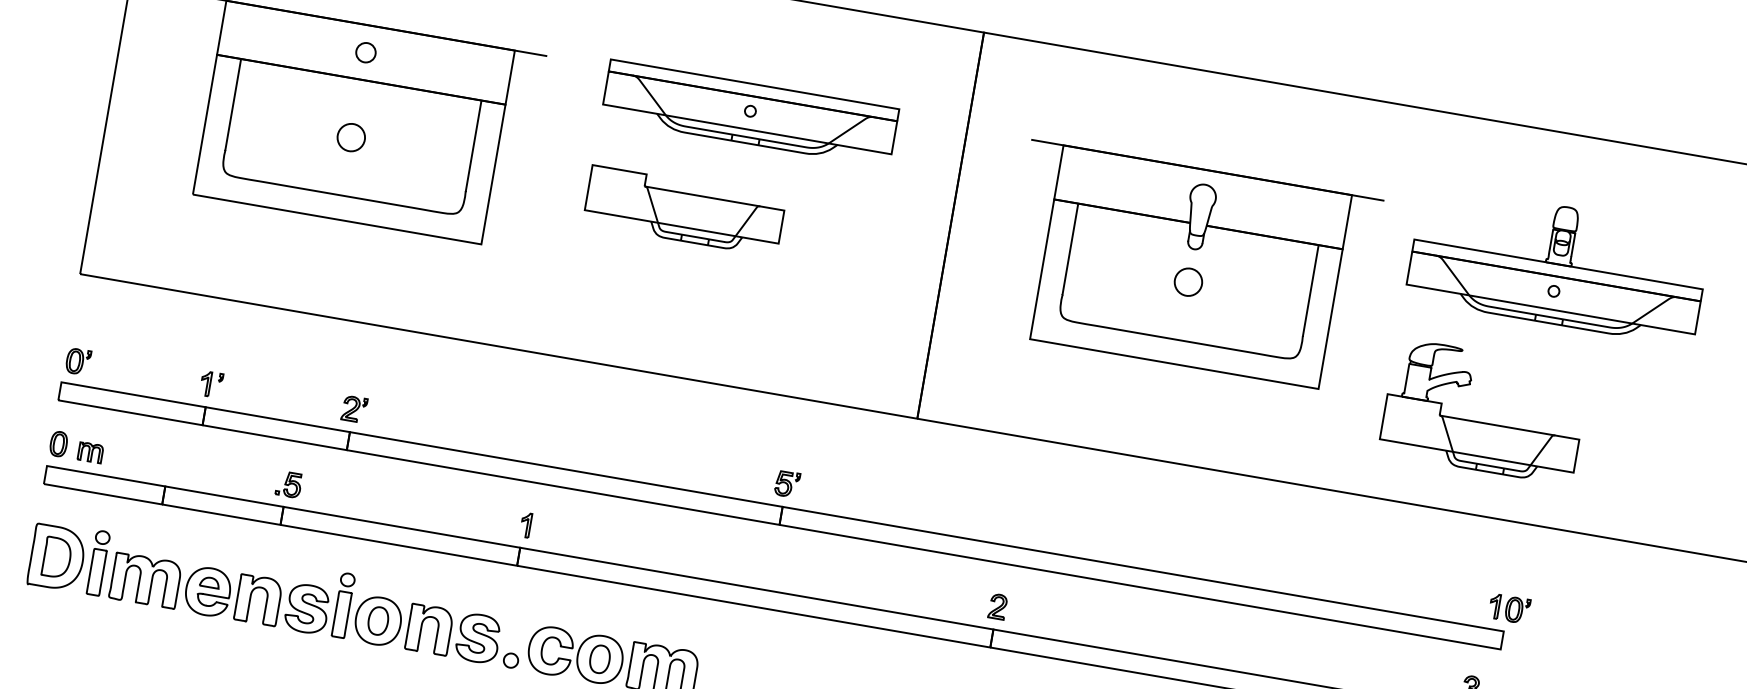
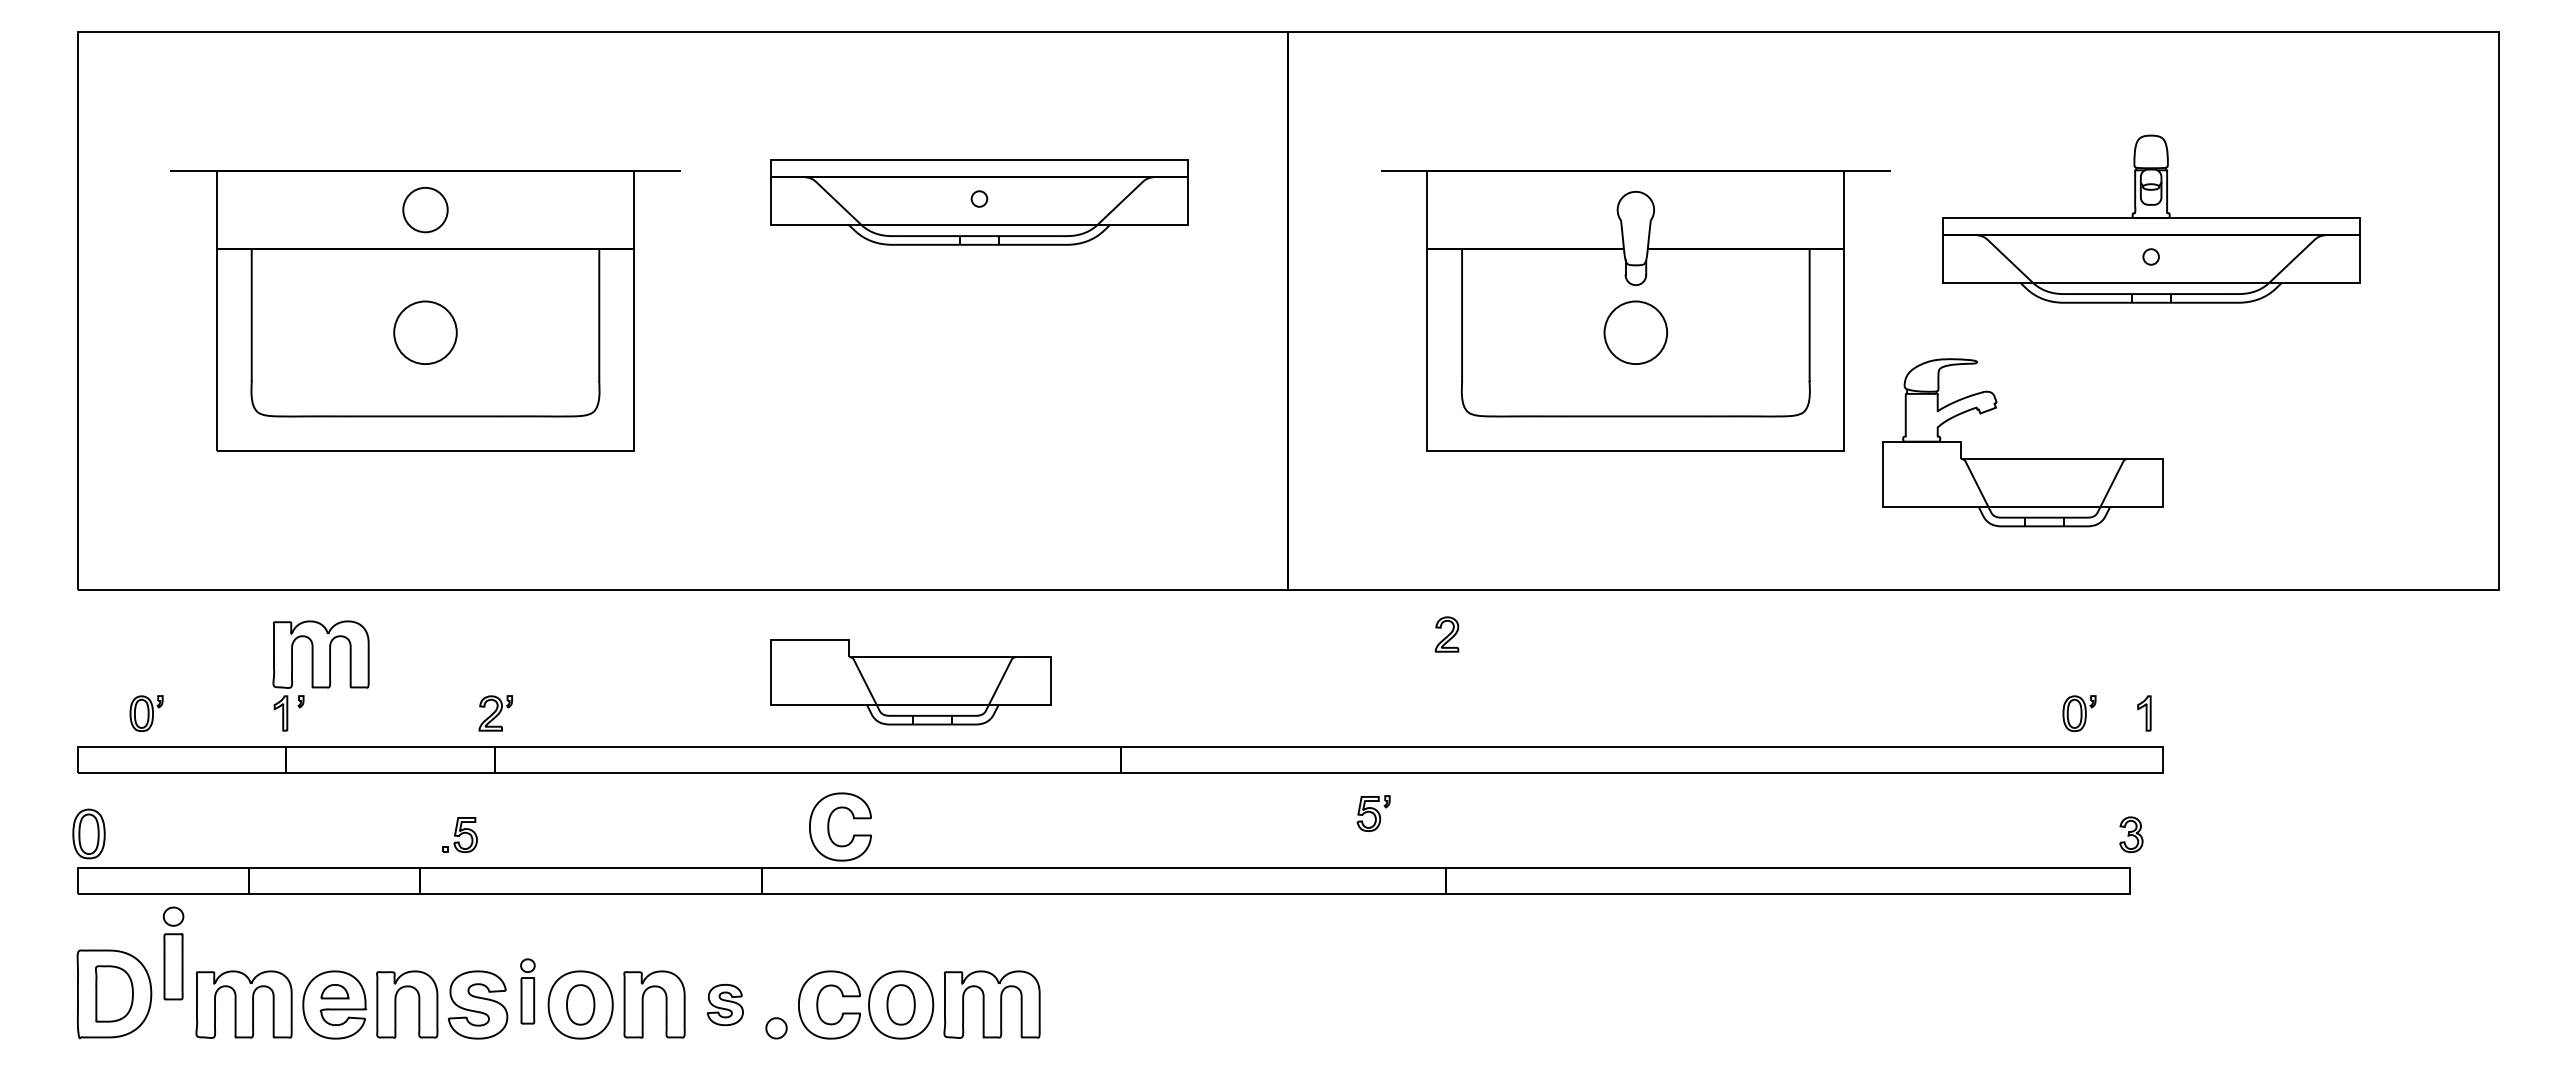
circle: (366, 52) -> (425, 209), size x1.6
circle: (351, 137) -> (425, 332), size x1.6
part: (684, 211) -> (910, 682), moved
circle: (1188, 281) -> (1635, 332), size x1.6
part: (240, 347) -> (320, 654), added
part: (78, 361) -> (146, 713), moved
part: (1482, 422) -> (2022, 458), moved
part: (59, 443) -> (89, 833), size x1.4
part: (90, 452) -> (135, 837), removed
part: (288, 484) -> (459, 834), moved
part: (787, 484) -> (1373, 813), moved
part: (525, 525) -> (764, 834), removed
part: (571, 527) -> (829, 826), added
part: (98, 563) -> (173, 953), moved
part: (343, 605) -> (527, 991), size x0.7
part: (997, 606) -> (1446, 634), moved
part: (1517, 610) -> (2079, 713), moved
part: (478, 638) -> (725, 1004), size x0.6

